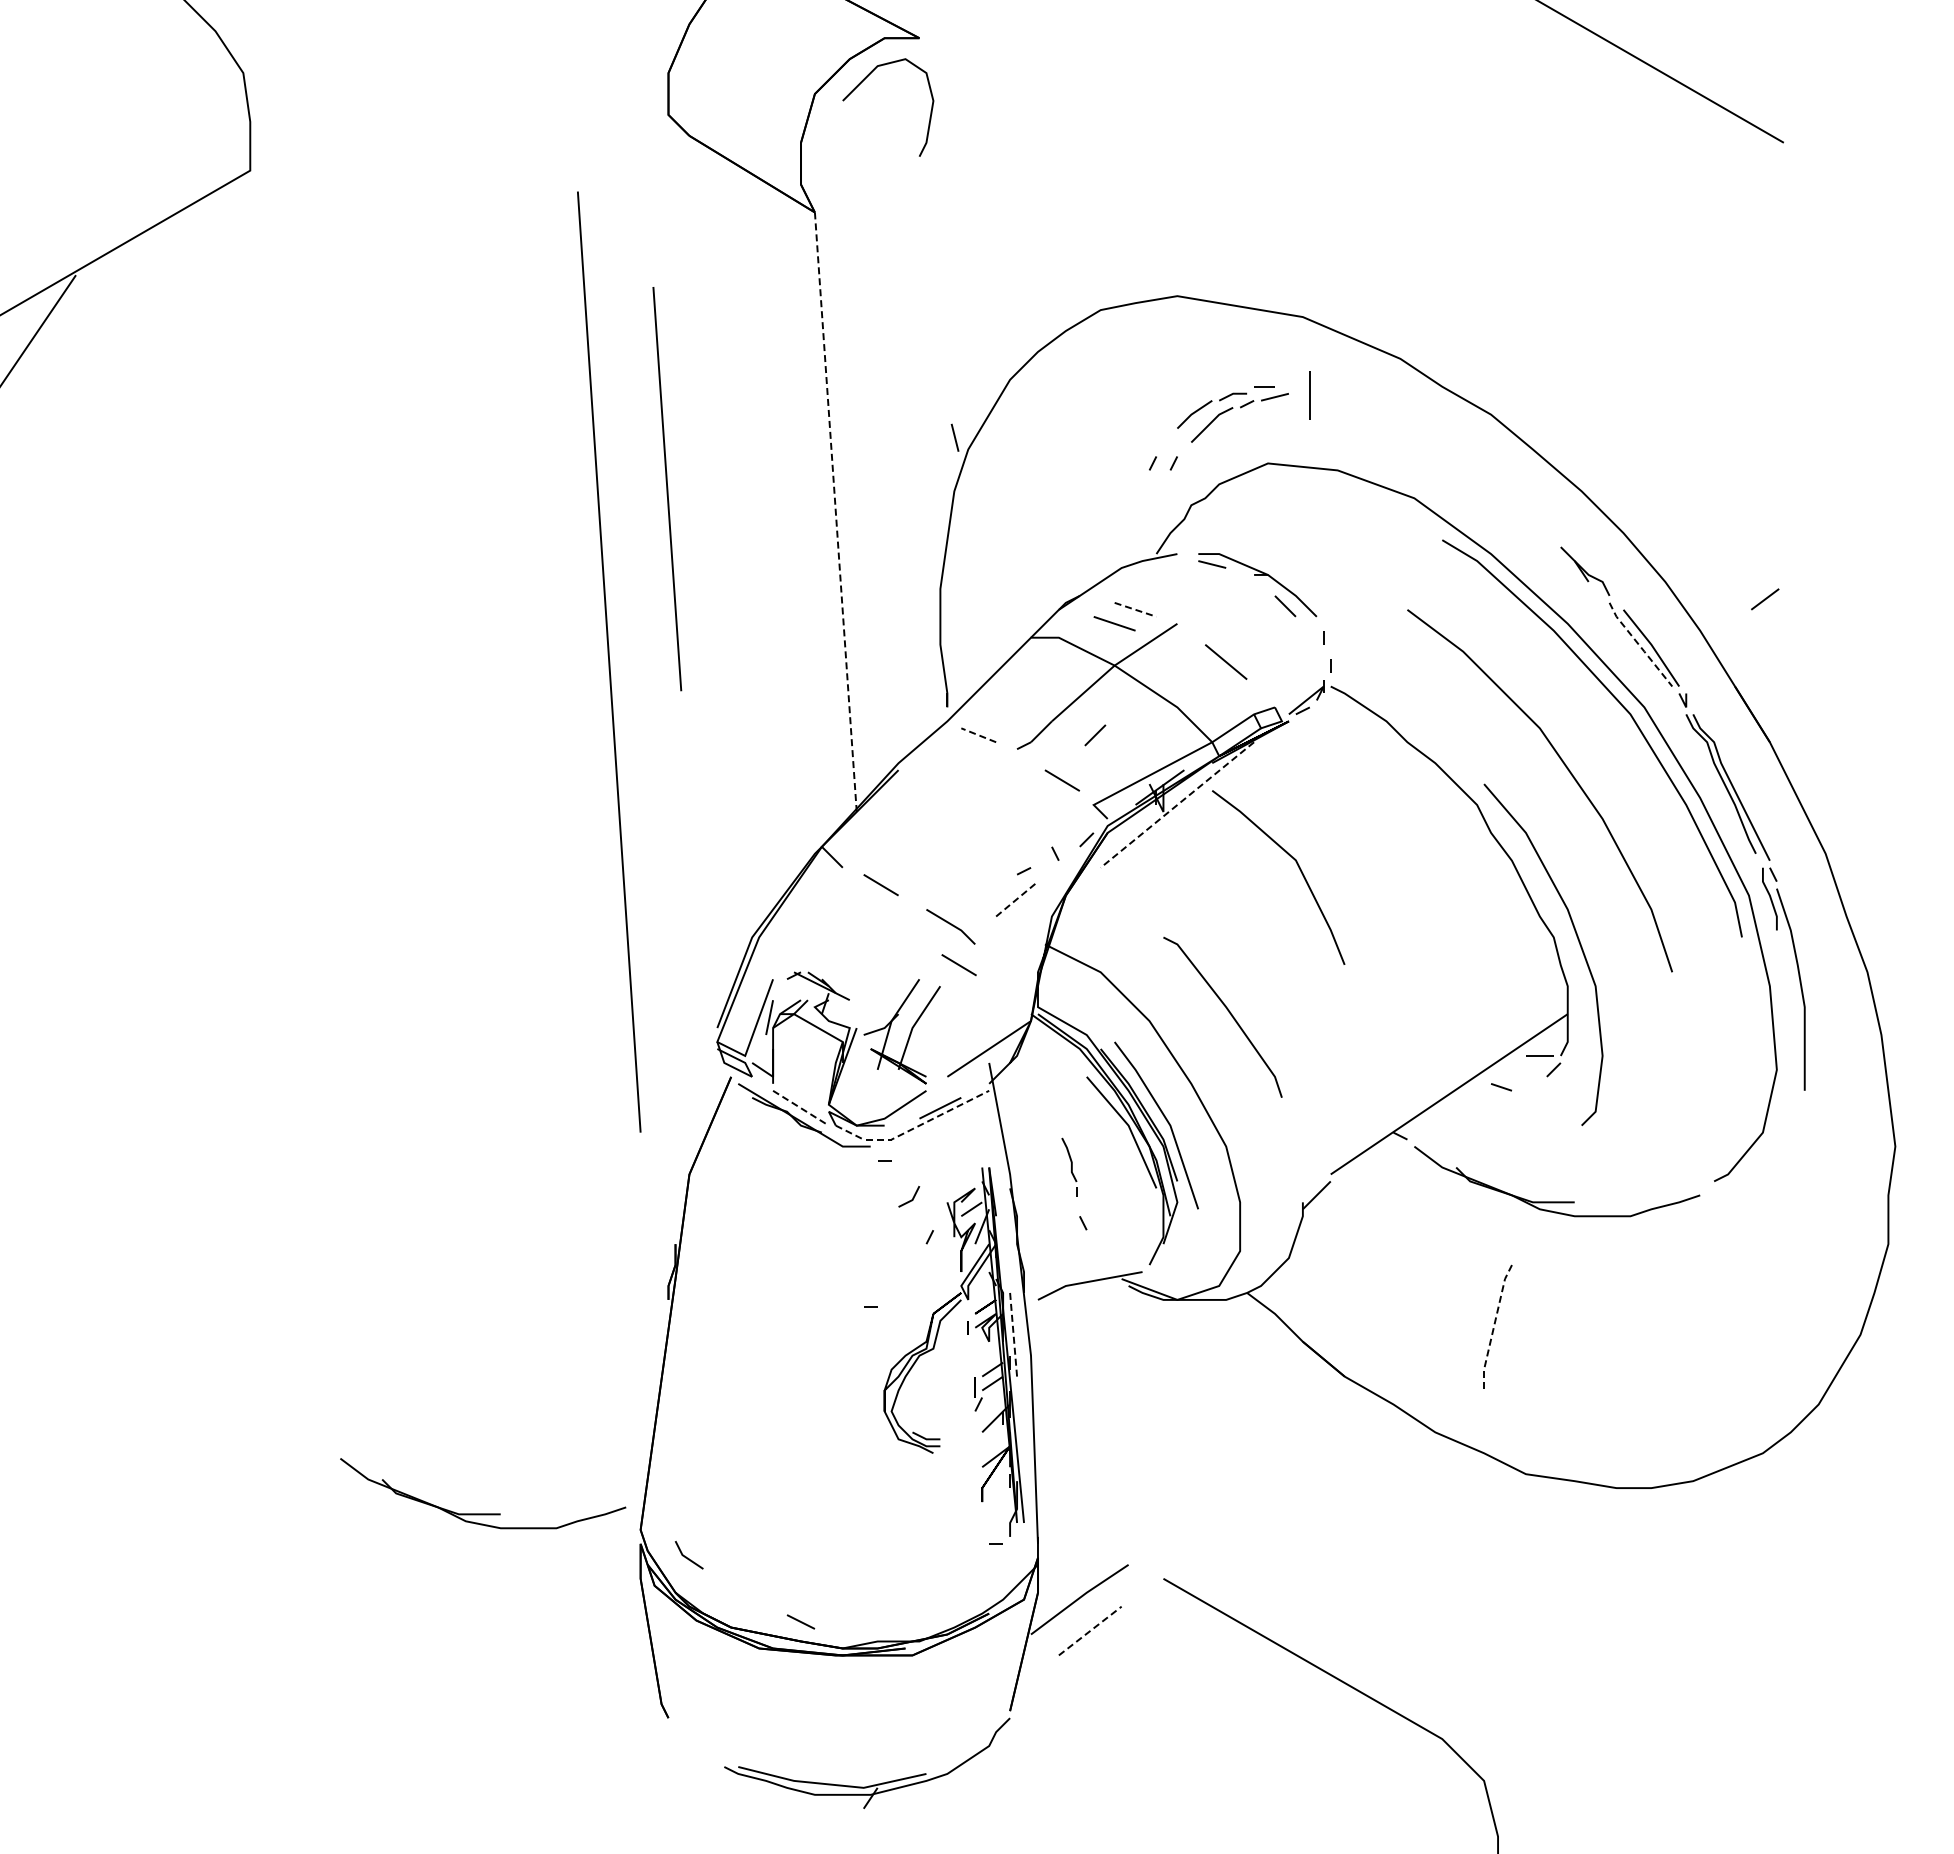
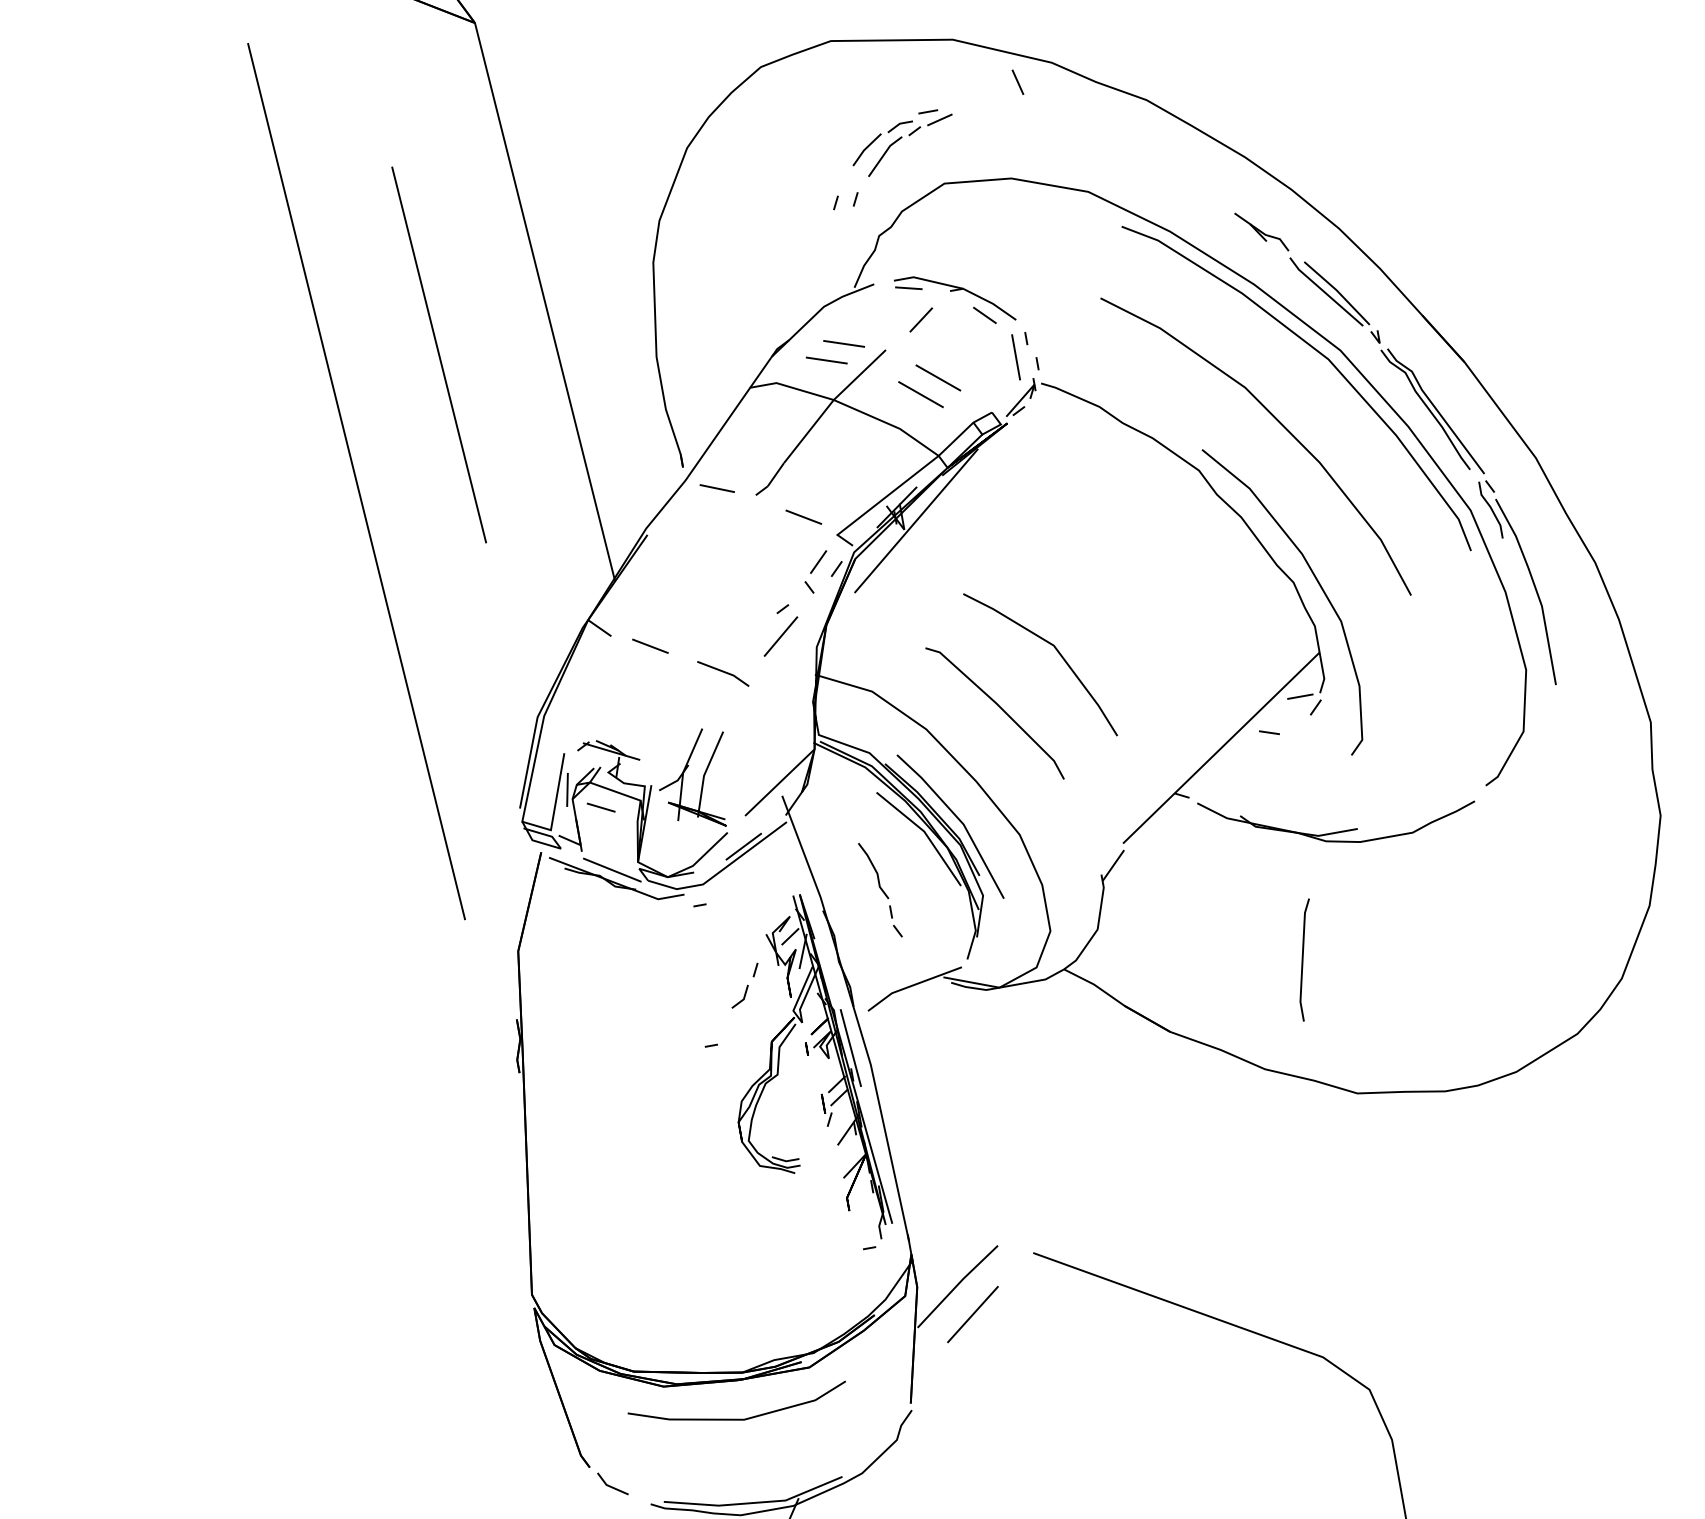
line: (1309, 395) -> (1015, 357), moved
line: (954, 437) -> (1017, 82), moved
line: (667, 489) -> (439, 355), moved
line: (835, 511) -> (544, 301), dashed -> solid
line: (1765, 599) -> (921, 320), moved
line: (1136, 609) -> (844, 343), dashed -> solid
line: (1639, 645) -> (1325, 292), dashed -> solid
line: (1205, 675) -> (921, 394), added
line: (978, 735) -> (717, 488), dashed -> solid
line: (1095, 735) -> (818, 562), moved
line: (1177, 805) -> (916, 521), dashed -> solid
line: (1298, 868) -> (1057, 652), moved
line: (1017, 898) -> (781, 635), dashed -> solid
line: (958, 965) -> (736, 709), removed
line: (800, 1108) -> (611, 870), dashed -> solid
line: (912, 1128) -> (720, 870), dashed -> solid
part: (1069, 1166) -> (875, 879), size x1.43
part: (909, 1196) -> (740, 996), moved
line: (1493, 1327) -> (1302, 960), dashed -> solid
line: (1013, 1334) -> (850, 1047), dashed -> solid
part: (483, 1513) -> (381, 1305), removed
part: (688, 1555) -> (612, 1484), moved
line: (800, 1621) -> (600, 807), moved
line: (1090, 1631) -> (973, 1314), dashed -> solid
line: (832, 1695) -> (740, 1418), added

